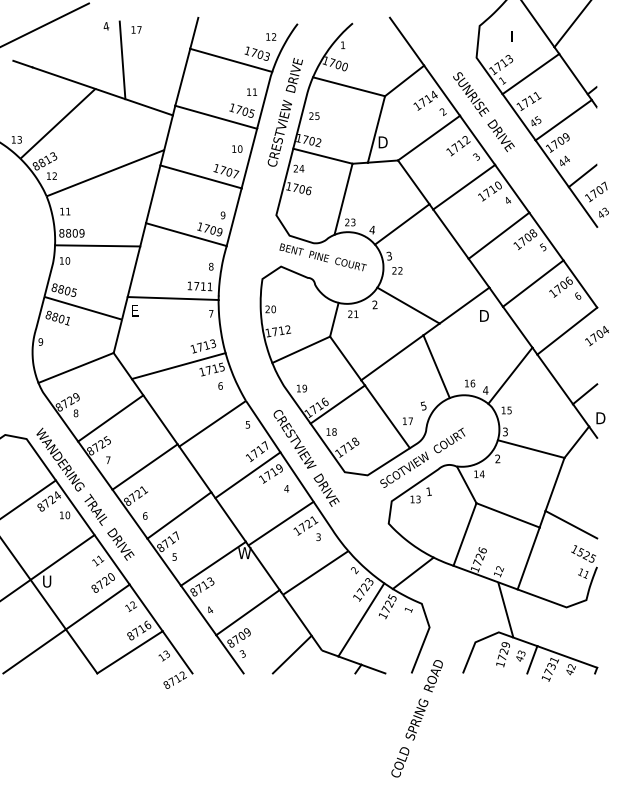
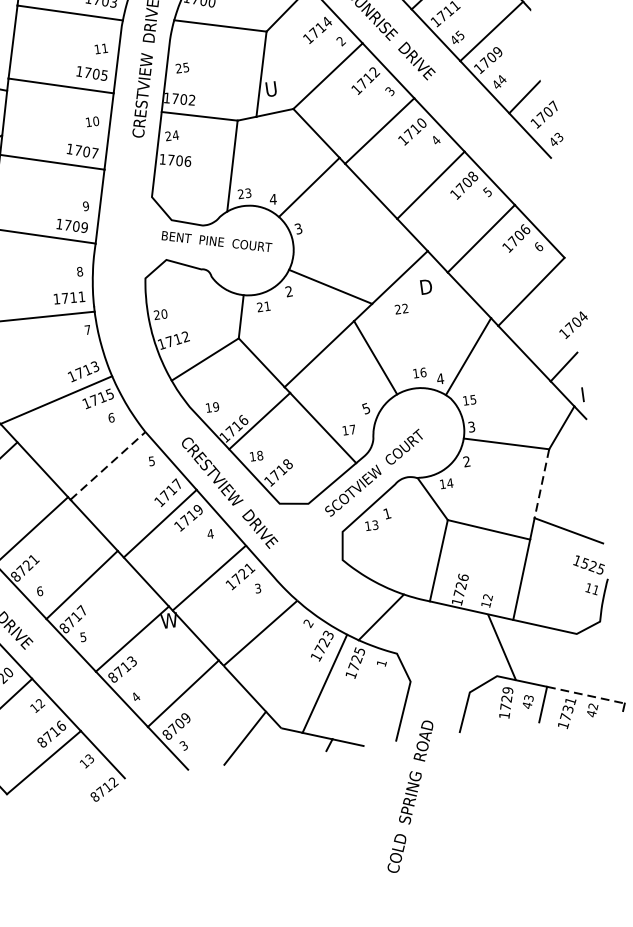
text: (382, 142) -> (271, 89), D -> U
text: (397, 270) -> (401, 308), moved
text: (596, 336) -> (572, 325), moved
text: (600, 418) -> (587, 394), D -> I
line: (212, 424) -> (107, 466), solid -> dashed
line: (554, 484) -> (541, 483), solid -> dashed
line: (567, 656) -> (586, 694), solid -> dashed

